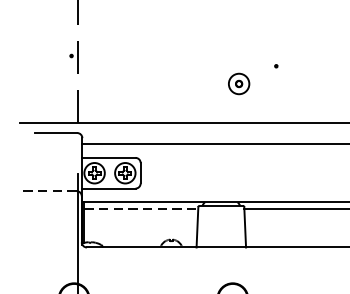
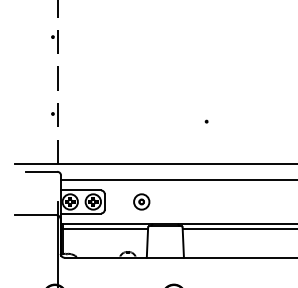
part: (238, 83) -> (141, 201), moved
line: (48, 191) -> (35, 215), dashed -> solid
line: (141, 209) -> (105, 229), dashed -> solid

